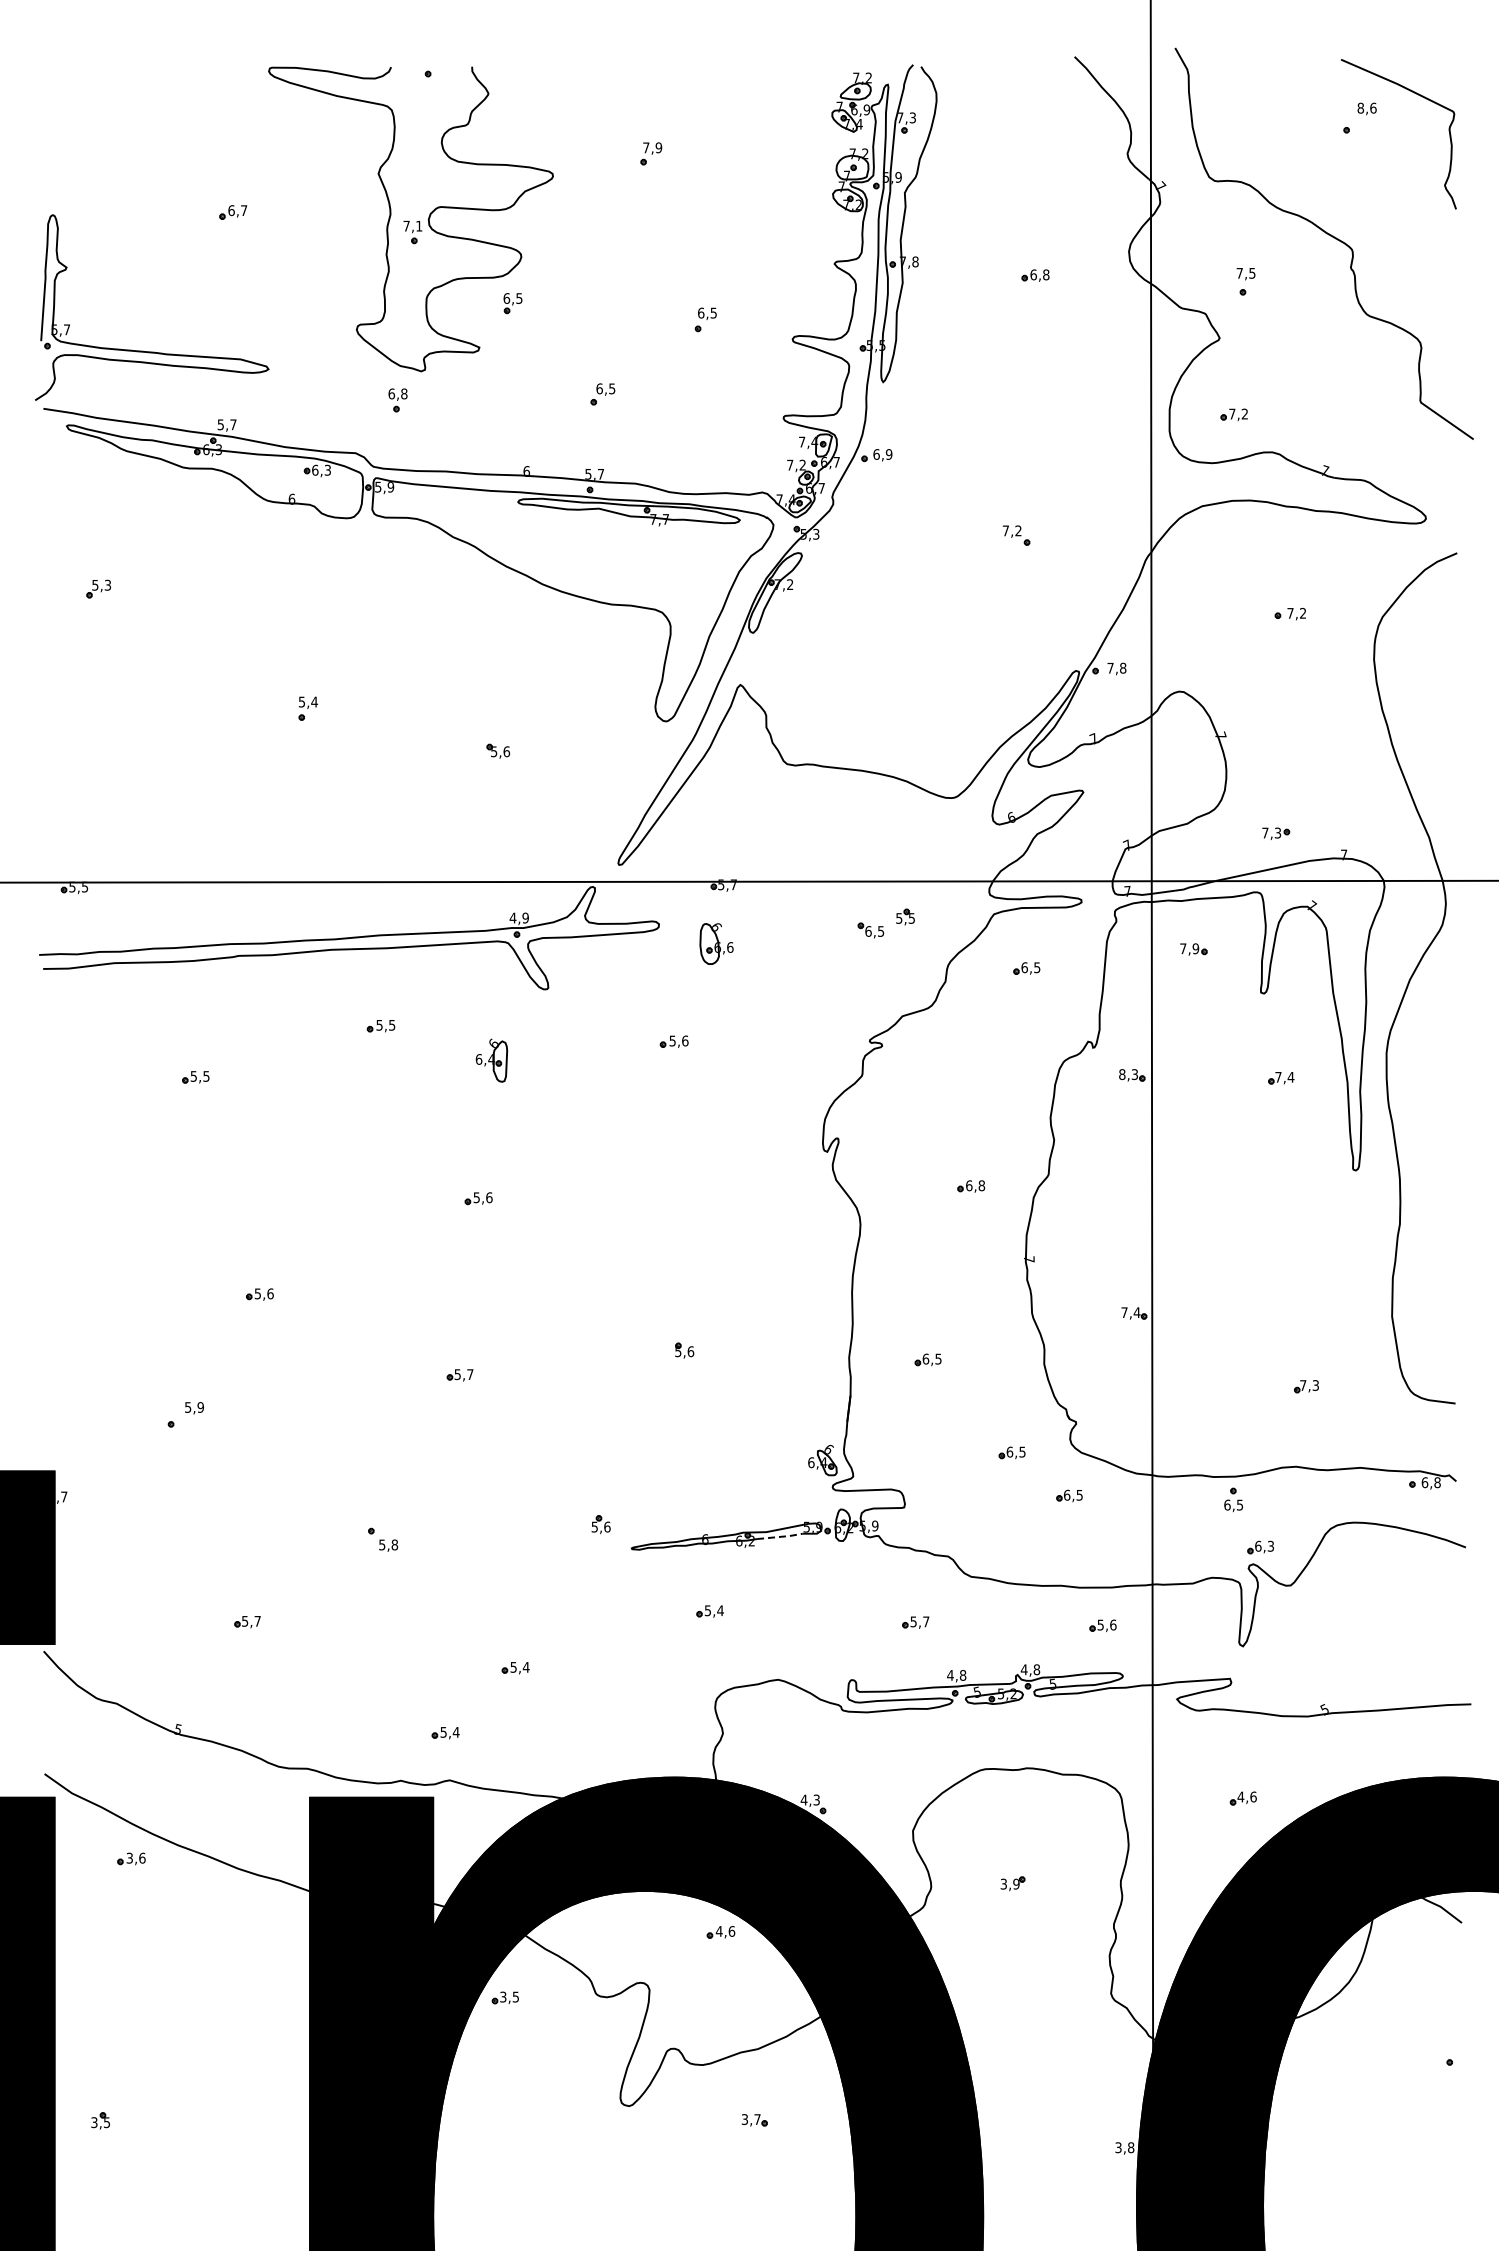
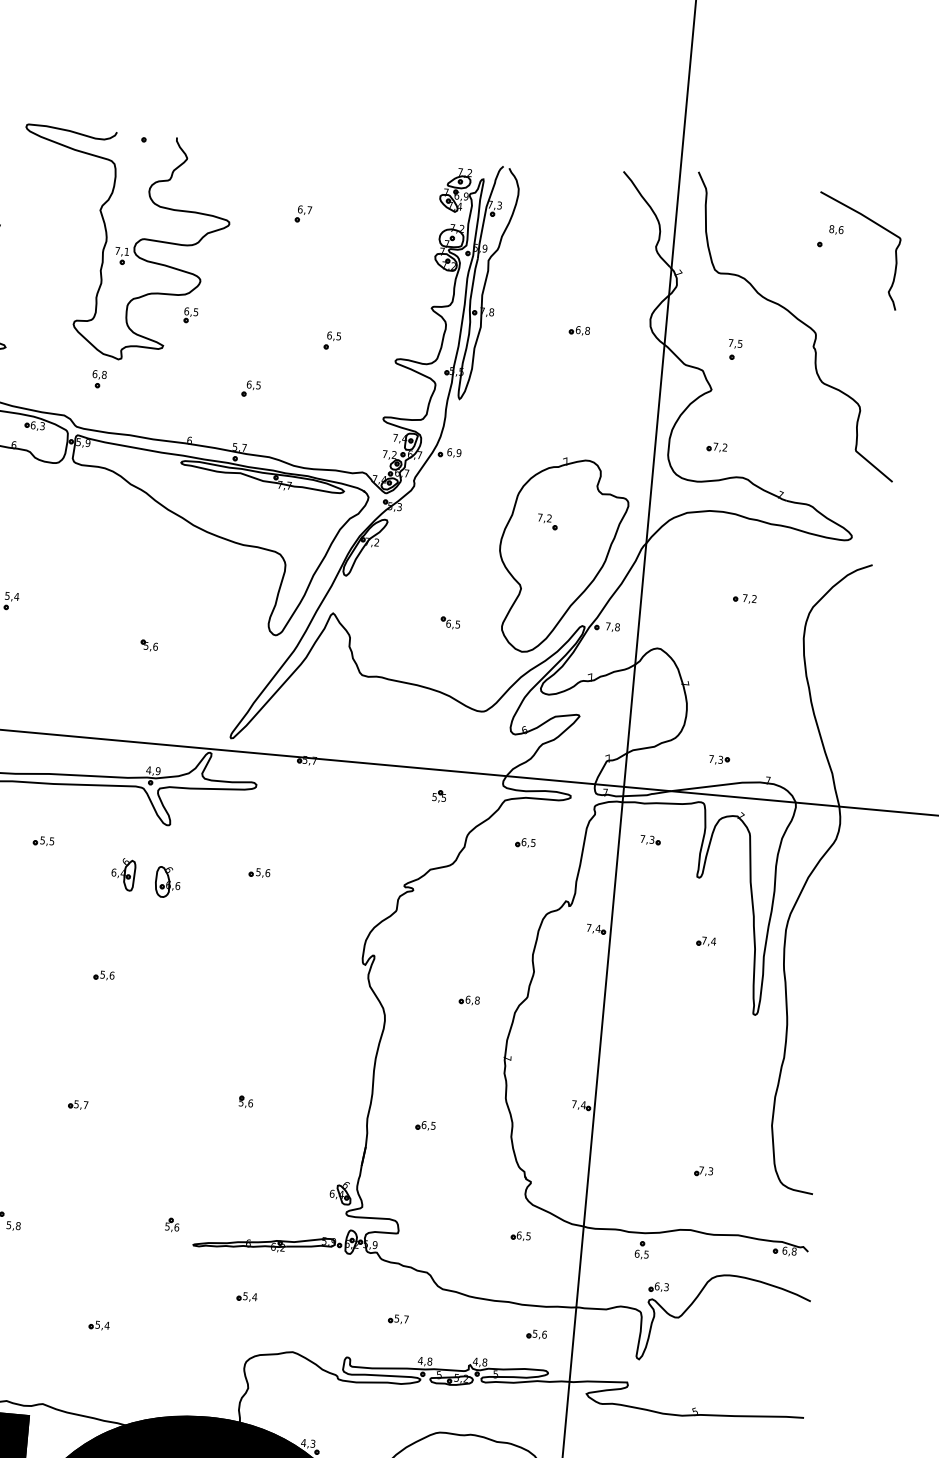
text: (652, 147) -> (304, 209), 7,9 -> 6,7
part: (1039, 579) -> (561, 555), added
part: (870, 930) -> (450, 623), moved
part: (716, 943) -> (167, 882), moved
text: (1195, 948) -> (651, 839), 7,9 -> 7,3
text: (1128, 1074) -> (593, 928), 8,3 -> 7,4
part: (1011, 1452) -> (481, 1200), removed
line: (780, 1536) -> (304, 1246), dashed -> solid
part: (445, 1733) -> (42, 1369), removed

